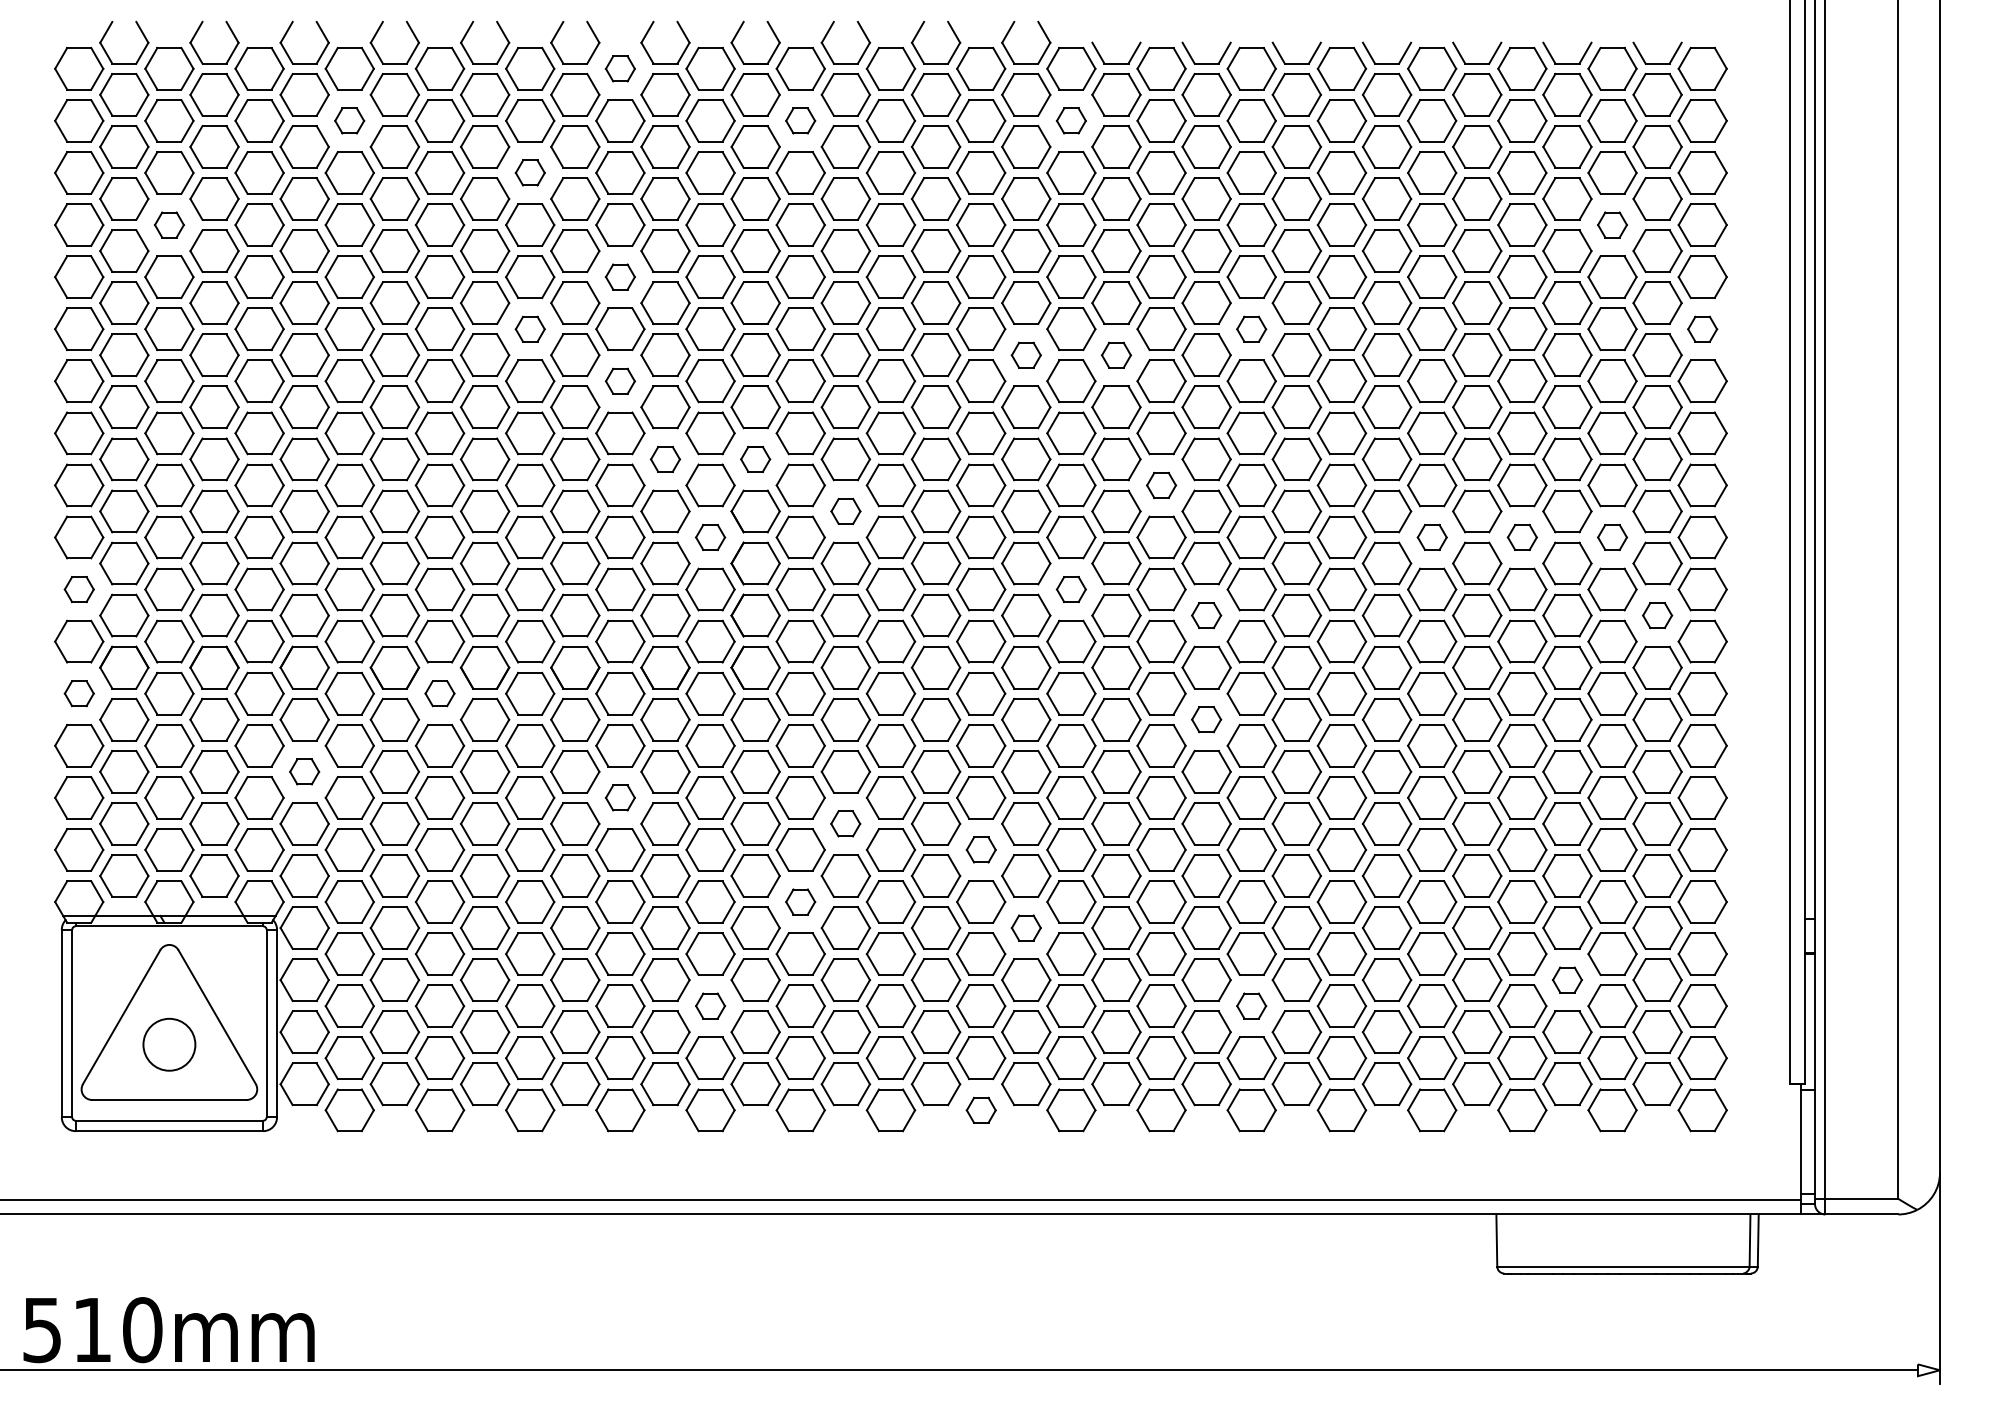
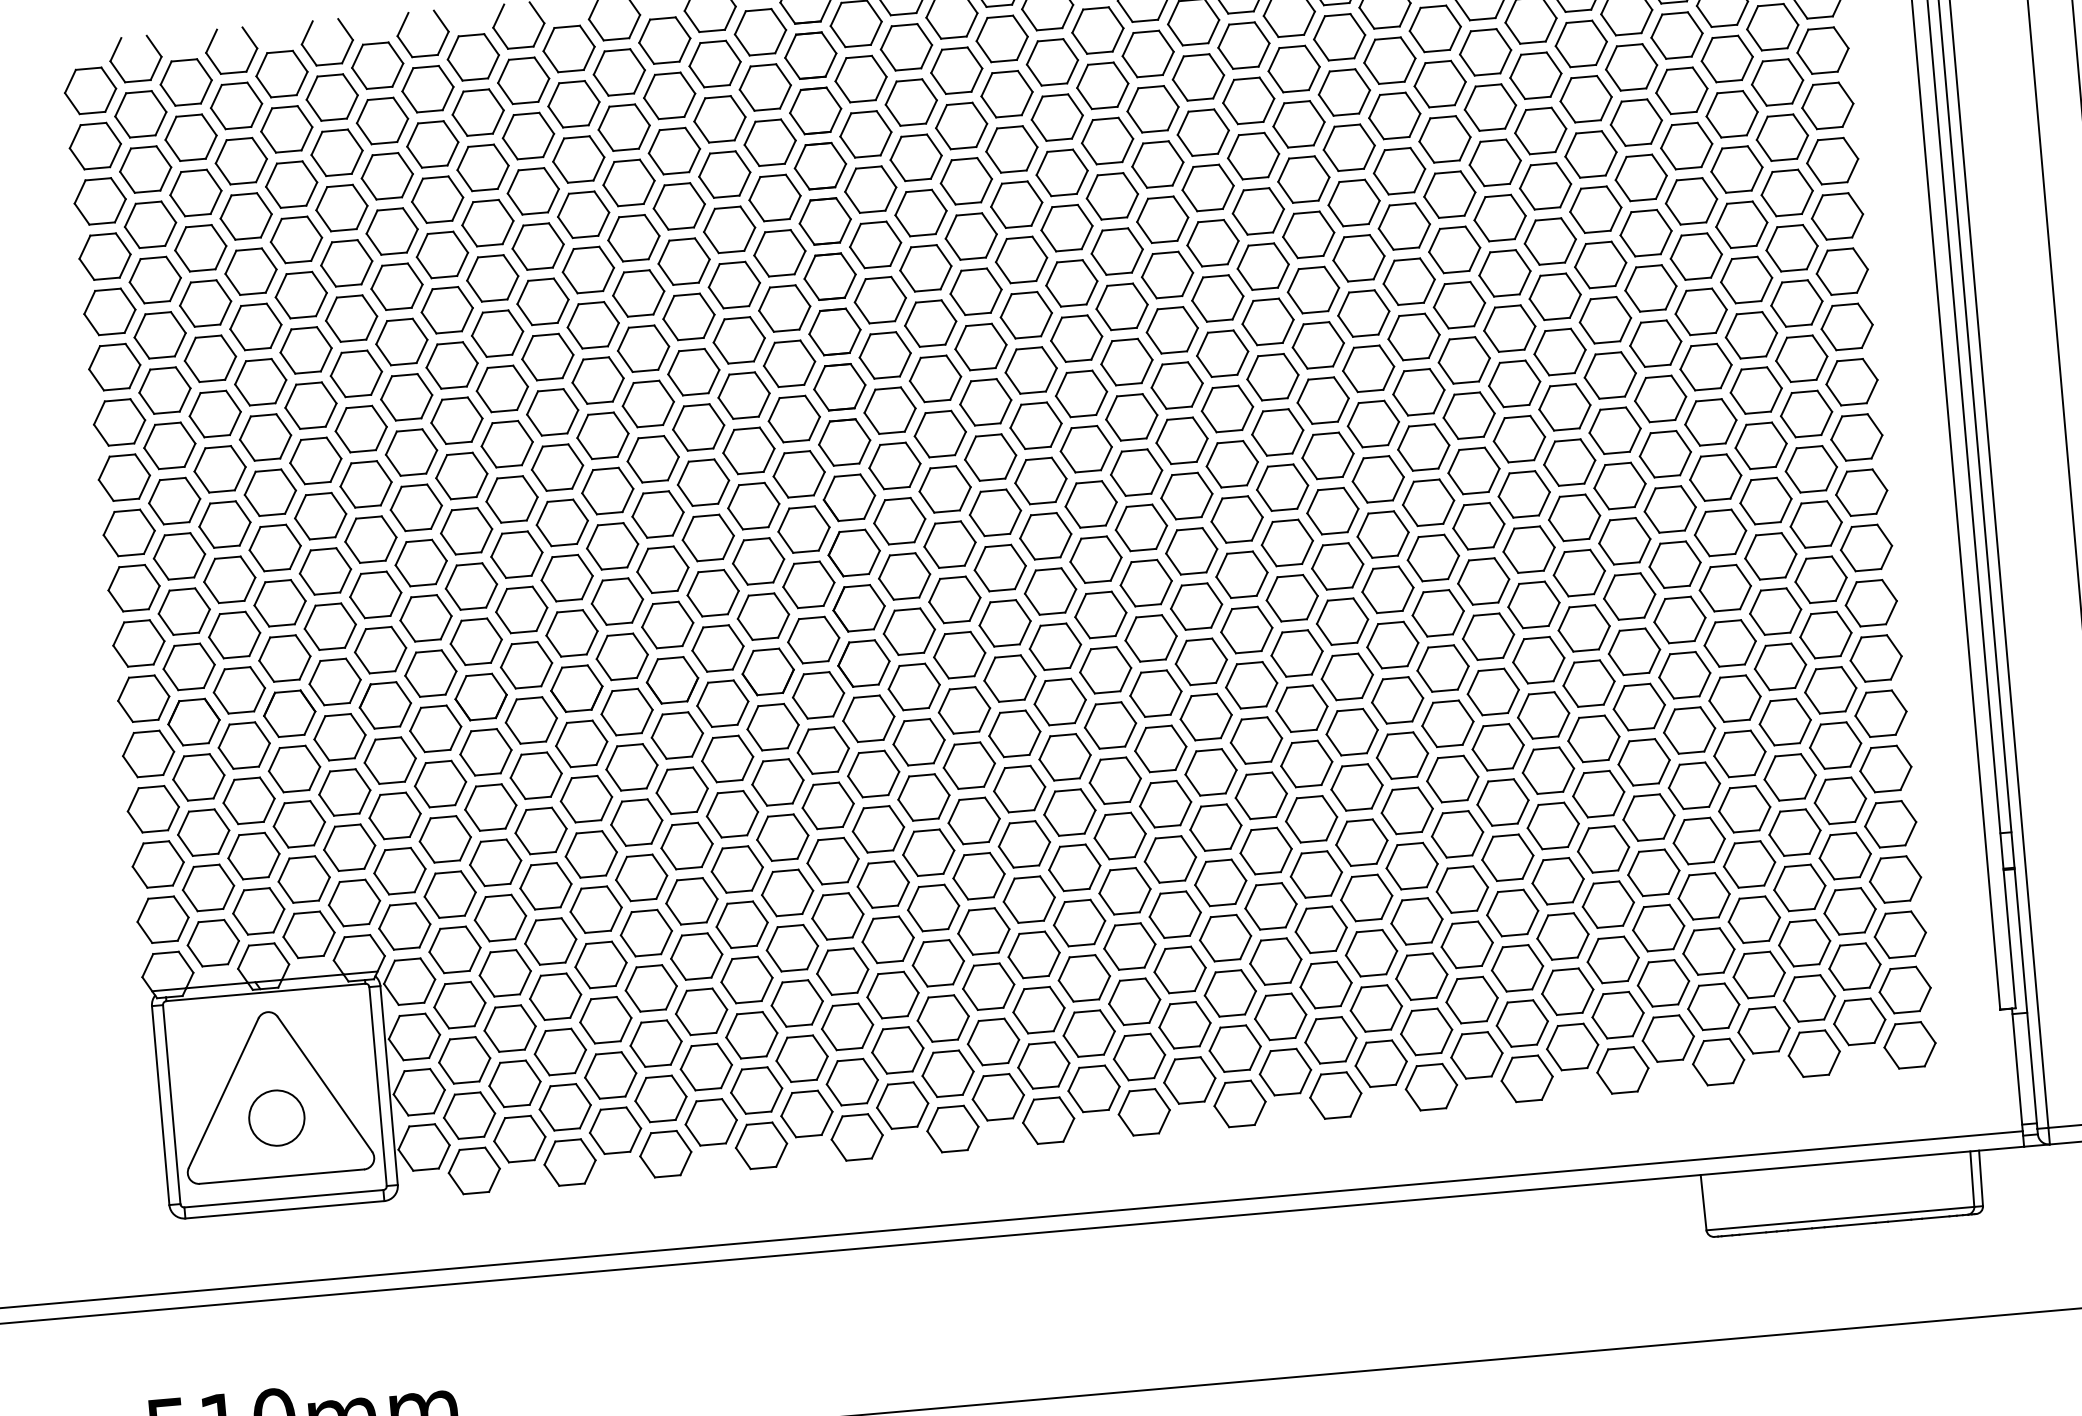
part: (620, 68) -> (664, 40), size x1.67
part: (349, 120) -> (382, 120), size x1.67
part: (800, 120) -> (860, 78), size x1.67
part: (1071, 120) -> (1148, 53), size x1.67
part: (530, 172) -> (579, 158), size x1.67
part: (169, 224) -> (200, 247), size x1.67
part: (1612, 224) -> (1732, 113), size x1.67
part: (620, 276) -> (684, 260), size x1.67
part: (530, 329) -> (593, 325), size x1.67
part: (1251, 329) -> (1358, 258), size x1.67
part: (1702, 329) -> (1837, 216), size x1.67
part: (1026, 355) -> (1122, 307), size x1.67
part: (1116, 355) -> (1217, 298), size x1.67
part: (620, 381) -> (693, 372), size x1.67
part: (665, 459) -> (748, 451), size x1.67
part: (755, 459) -> (844, 442), size x1.67
part: (1161, 485) -> (1277, 432), size x1.67
part: (845, 511) -> (944, 489), size x1.67
part: (710, 537) -> (803, 529), size x1.67
part: (1432, 537) -> (1570, 462), size x1.67
part: (1522, 537) -> (1665, 454), size x1.67
part: (1612, 537) -> (1761, 445), size x1.67
part: (79, 589) -> (139, 643), size x1.67
part: (1071, 589) -> (1191, 551), size x1.67
part: (1206, 615) -> (1337, 566), size x1.67
part: (1657, 615) -> (1816, 524), size x1.67
part: (79, 693) -> (148, 753), size x1.67
part: (439, 693) -> (530, 720), size x1.67
part: (1206, 719) -> (1347, 676), size x1.67
part: (304, 771) -> (394, 815), size x1.67
part: (620, 797) -> (732, 813), size x1.67
part: (845, 823) -> (973, 820), size x1.67
part: (981, 849) -> (1120, 835), size x1.67
part: (800, 901) -> (933, 907), size x1.67
part: (1026, 927) -> (1175, 914), size x1.67
part: (1567, 979) -> (1754, 919), size x1.67
part: (710, 1005) -> (847, 1026), size x1.67
part: (1251, 1005) -> (1421, 975), size x1.67
part: (981, 1110) -> (1144, 1112), size x1.67

